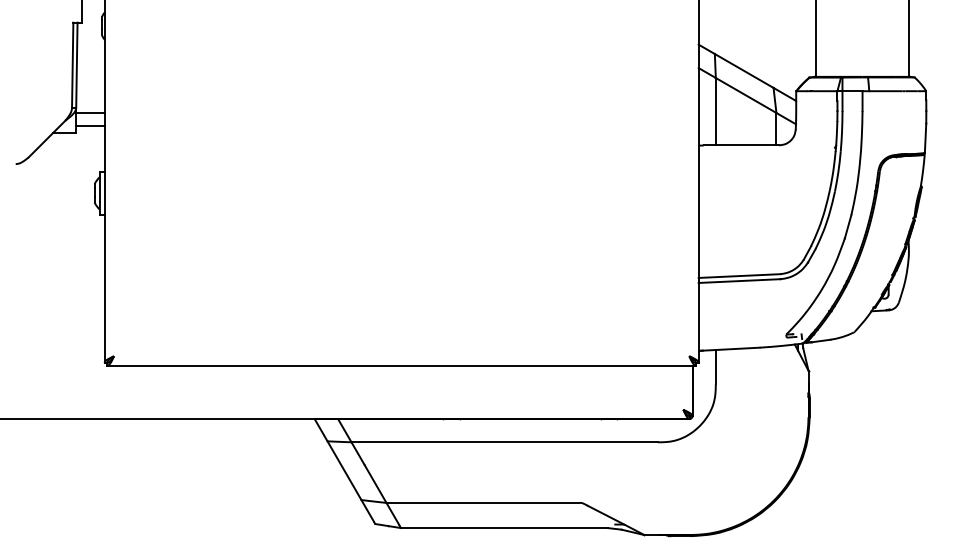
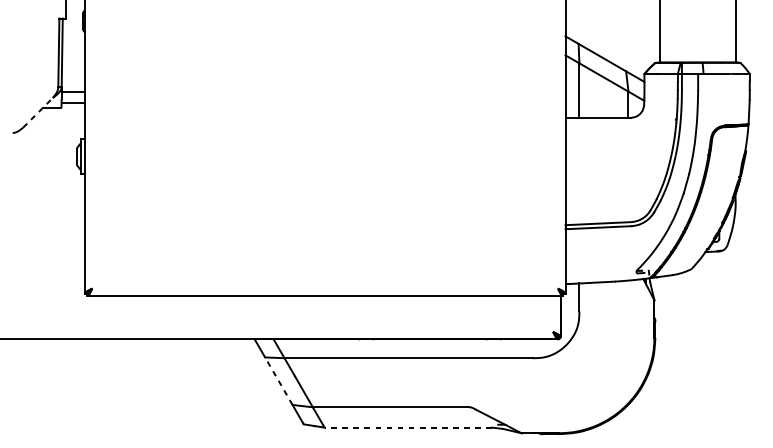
line: (46, 139) -> (37, 113), solid -> dashed
line: (344, 470) -> (278, 381), solid -> dashed
line: (503, 528) -> (407, 427), solid -> dashed

